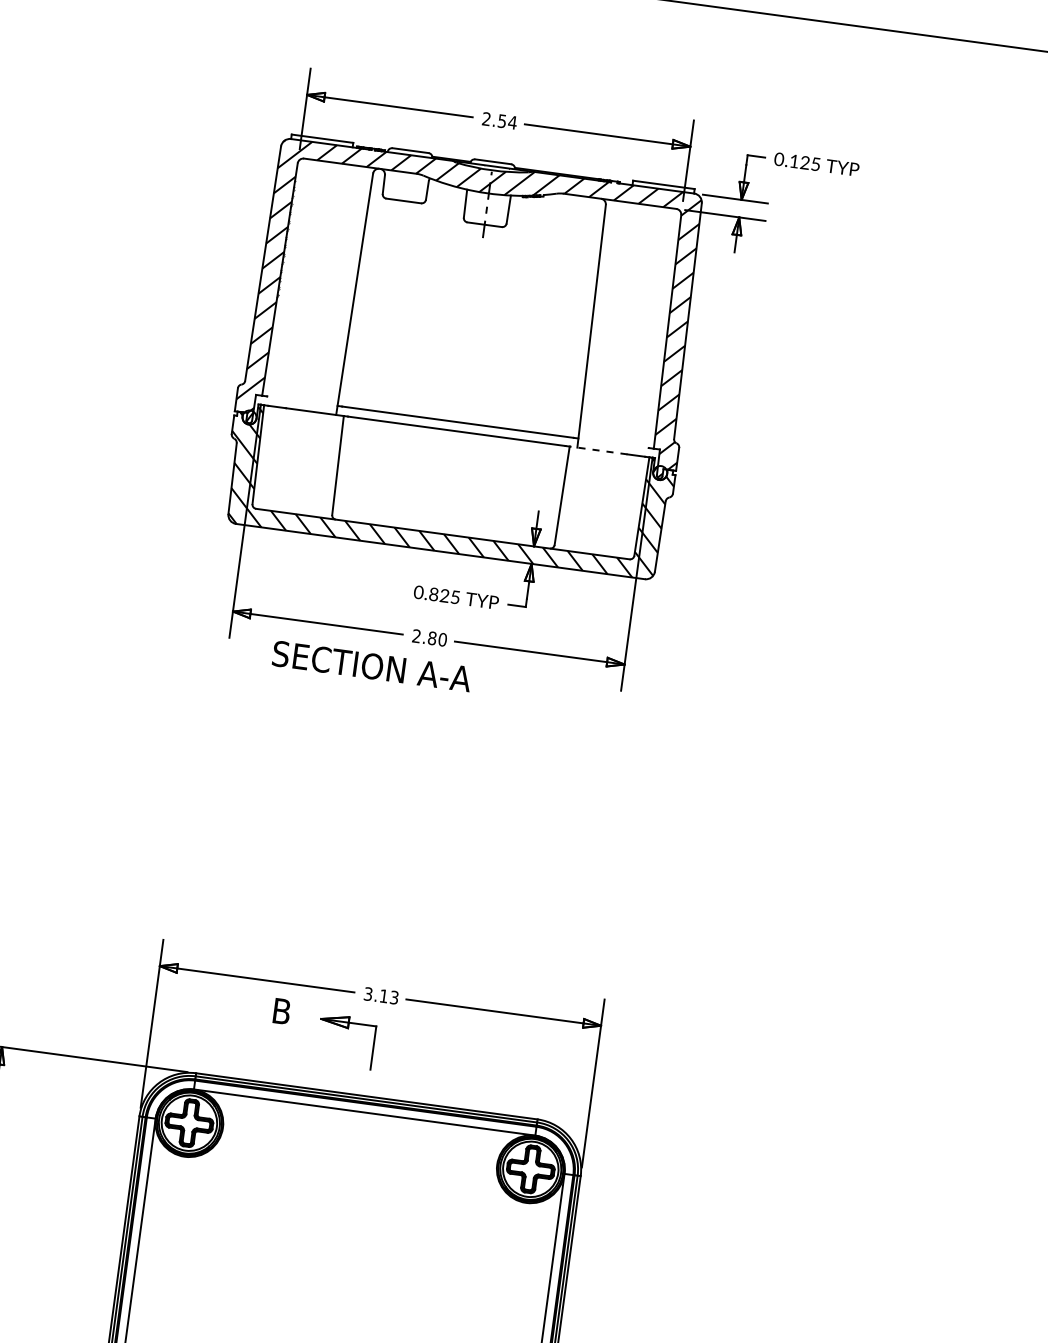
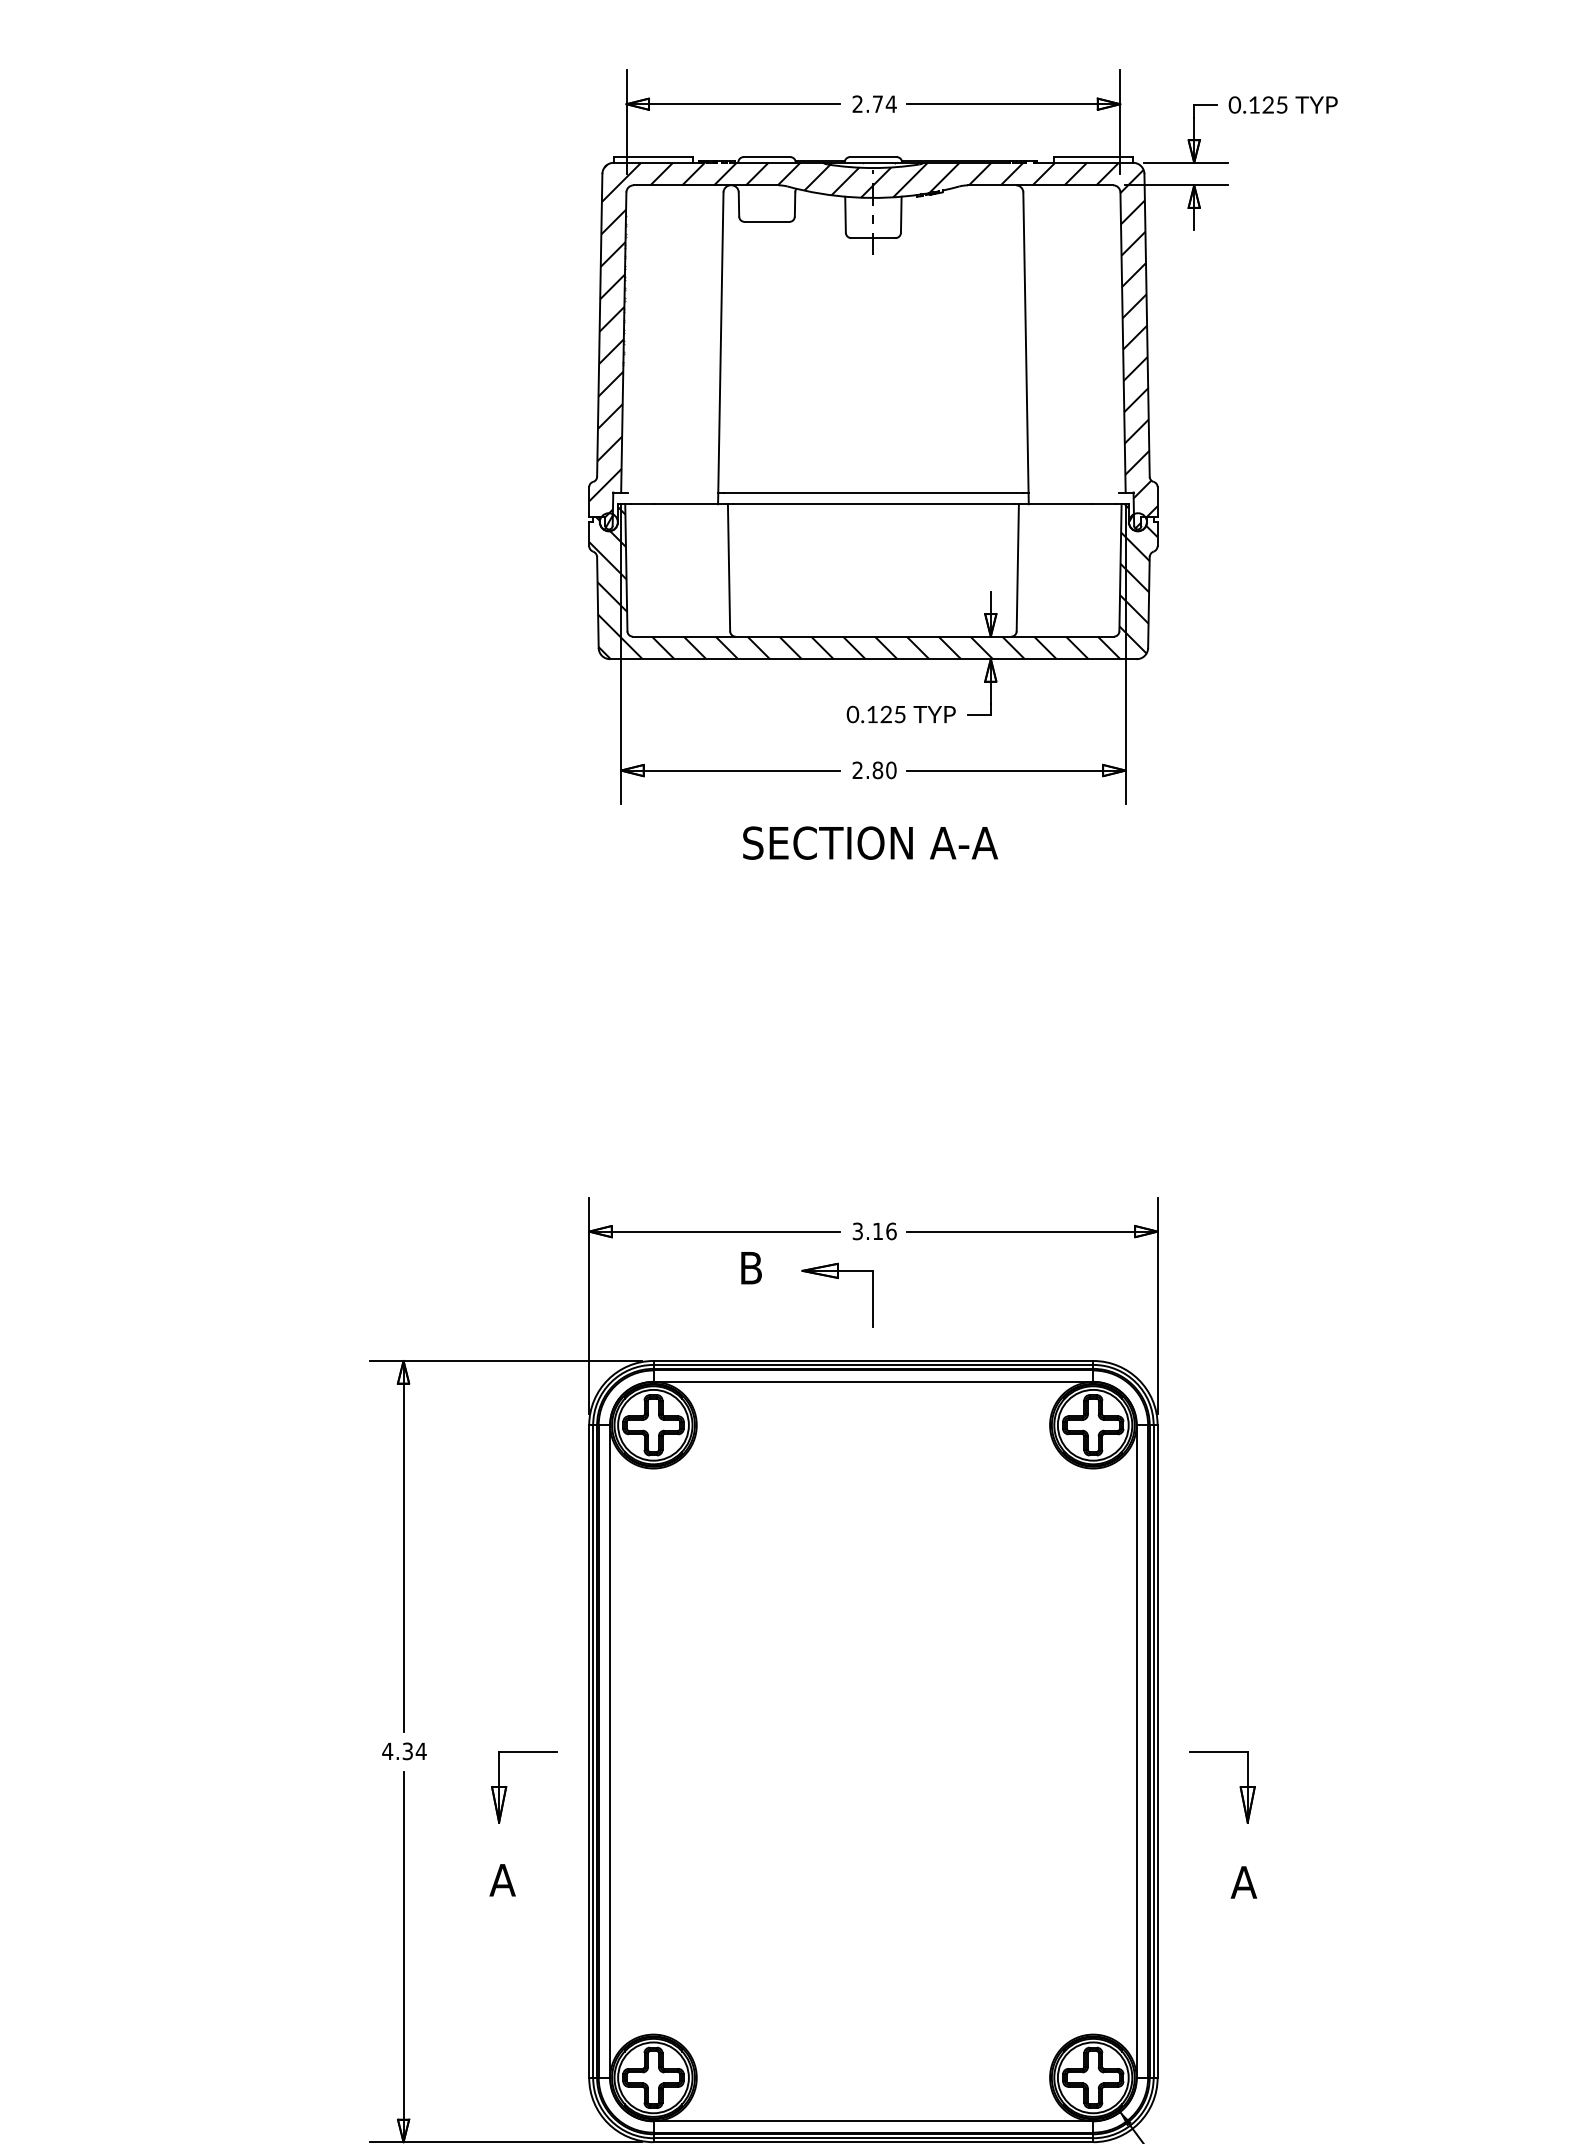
text: (501, 121) -> (877, 104), 2.54 -> 2.74
line: (598, 450) -> (1055, 504), dashed -> solid
text: (433, 594) -> (872, 714), 0.825 -> 0.125
text: (372, 665) -> (870, 842), moved
text: (394, 997) -> (891, 1231), 3.13 -> 3.16

